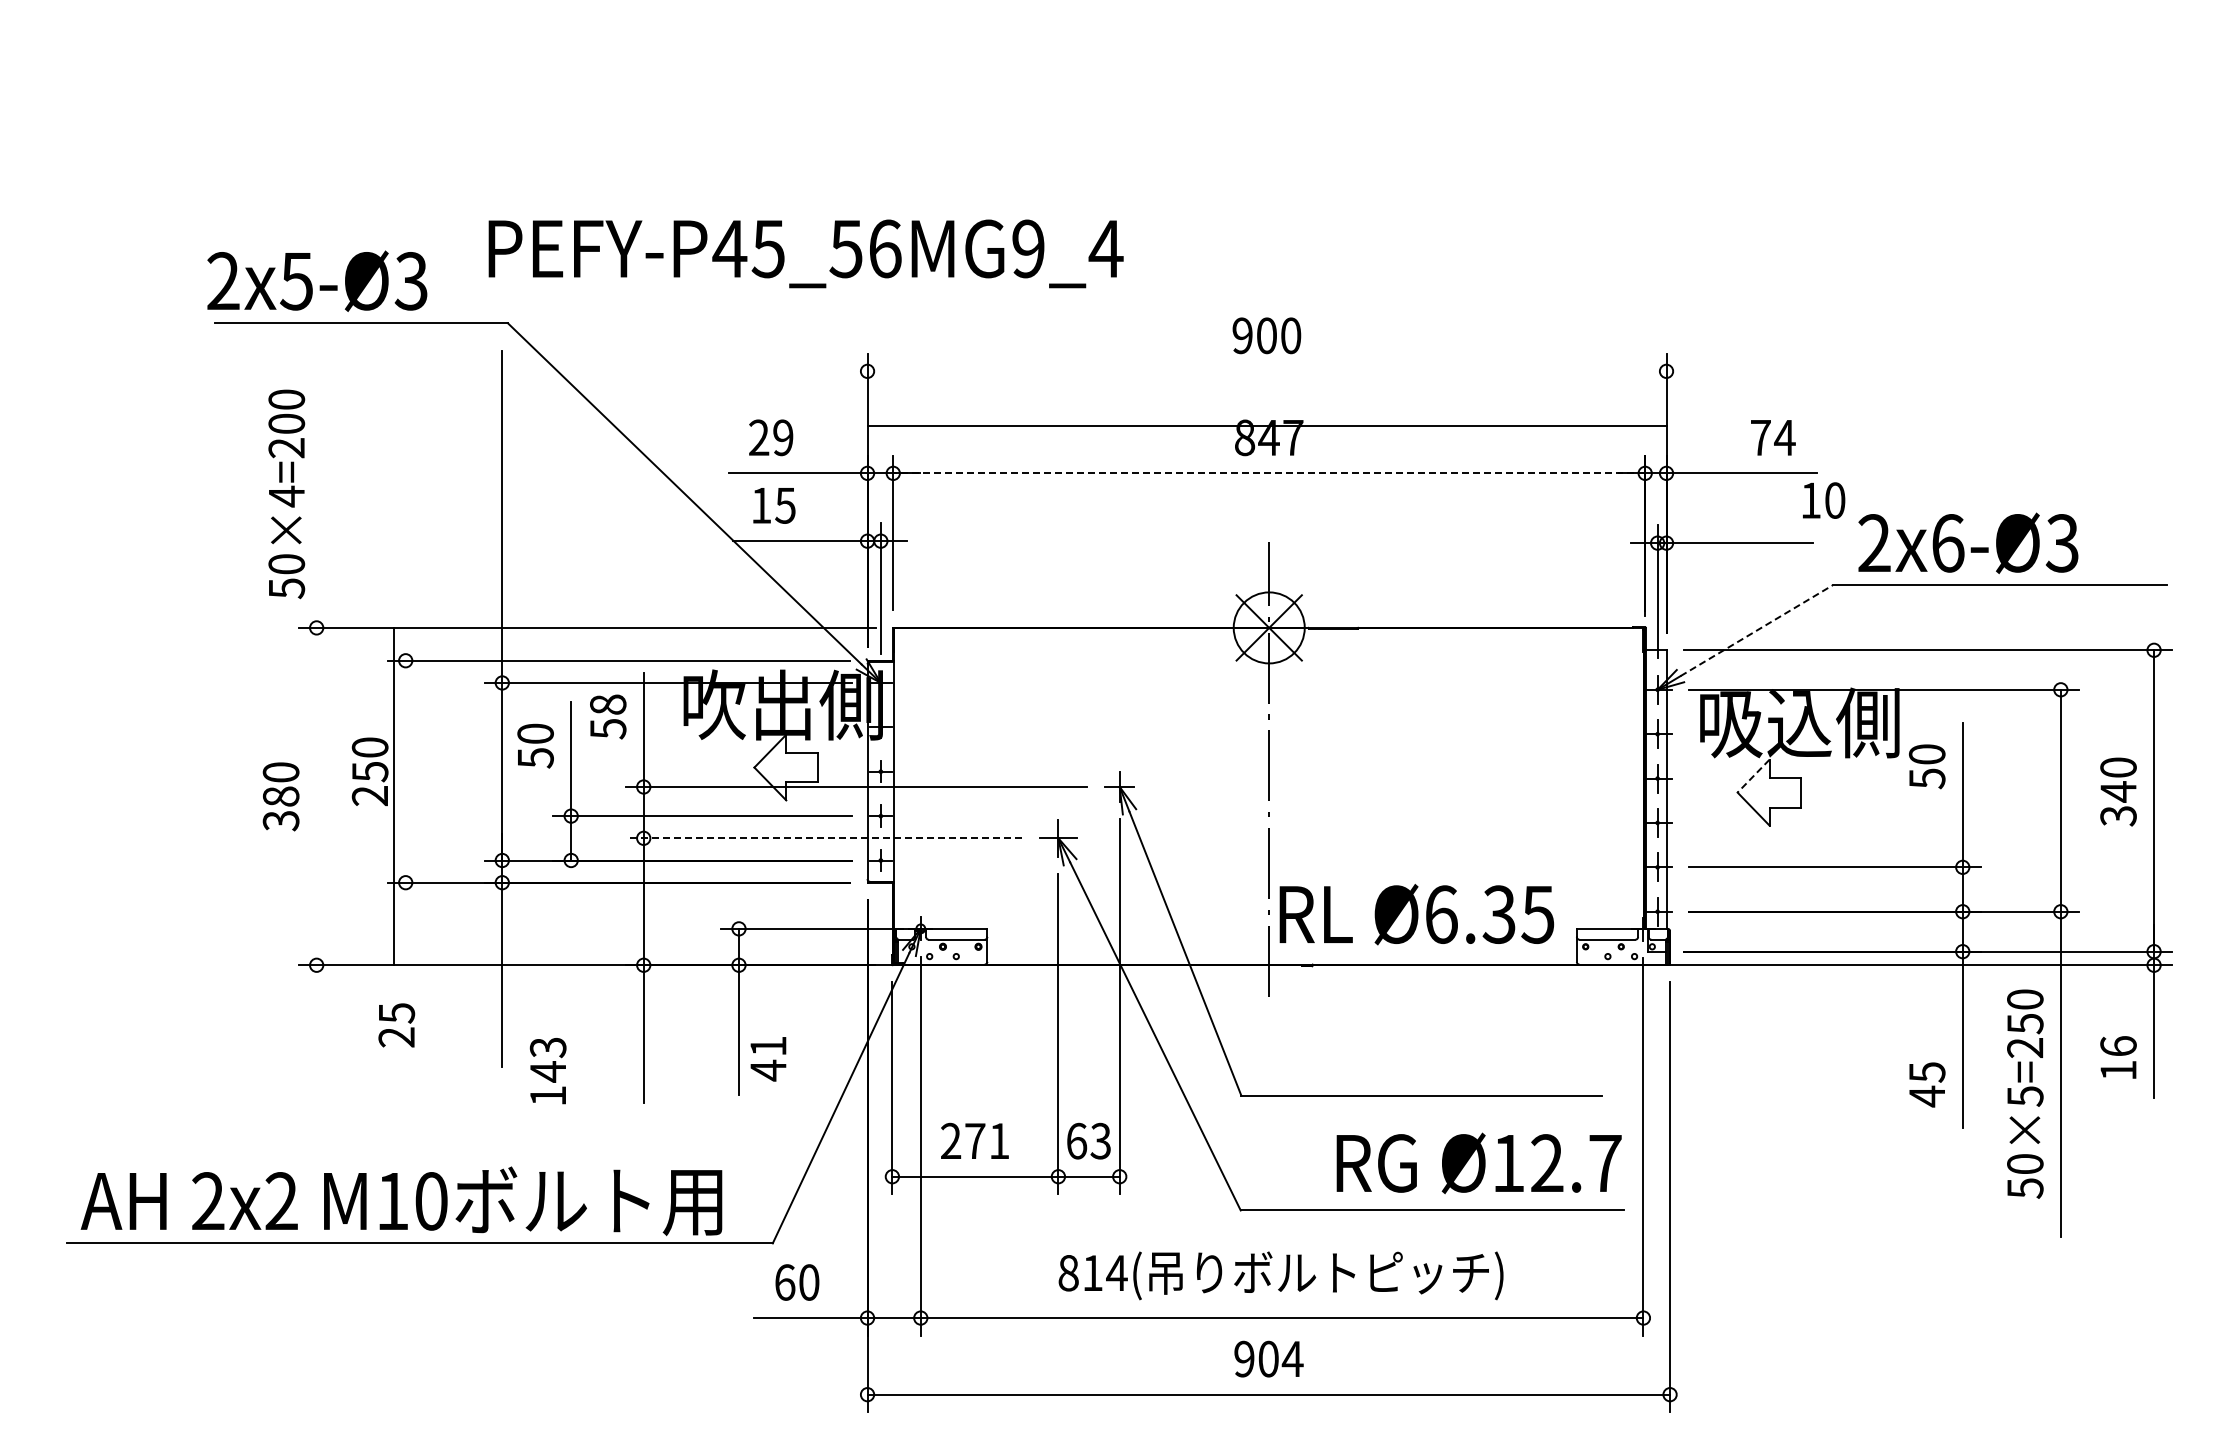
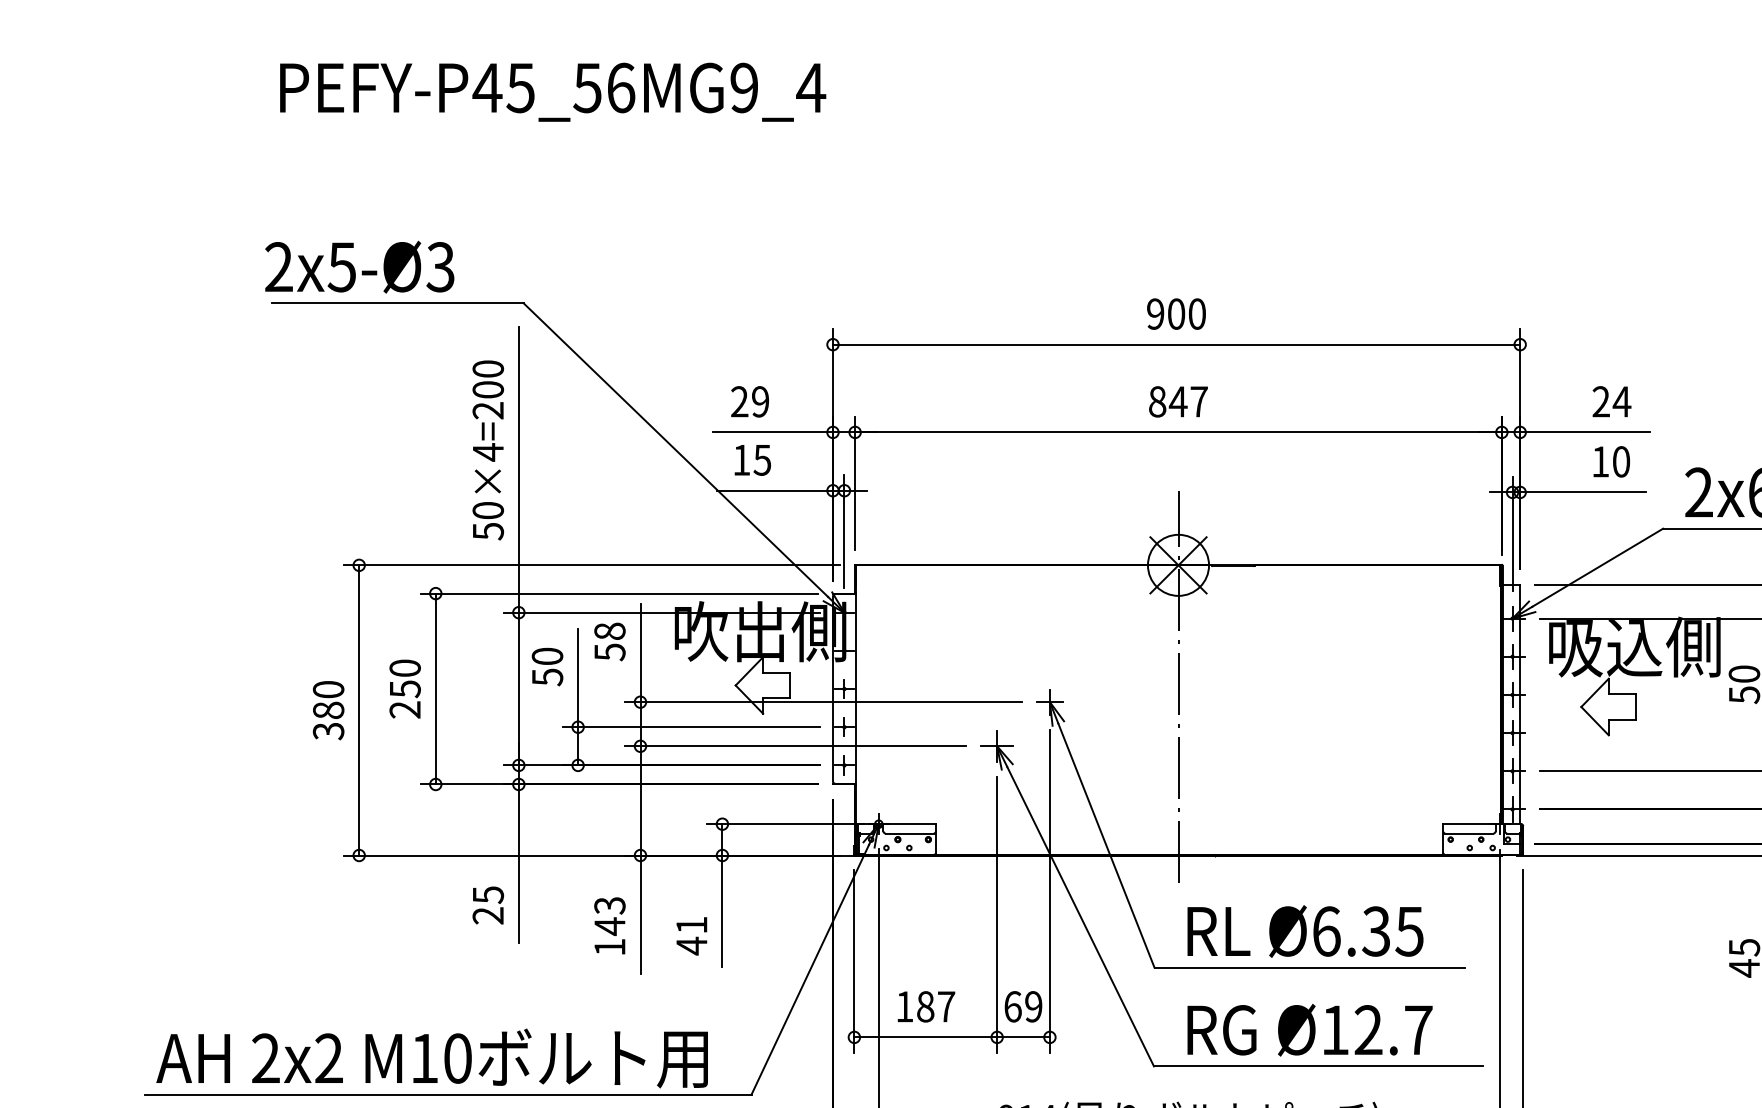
text: (805, 253) -> (552, 91), moved
line: (1266, 426) -> (1176, 344), moved
text: (1760, 437) -> (1601, 401), 74 -> 24
line: (1269, 473) -> (1178, 432), dashed -> solid
text: (286, 494) -> (488, 450), moved
text: (1824, 500) -> (1612, 461), moved
line: (1756, 630) -> (1597, 567), dashed -> solid
line: (405, 771) -> (435, 688), added
line: (1753, 776) -> (1595, 693), dashed -> solid
line: (393, 796) -> (359, 710), moved
line: (823, 838) -> (795, 746), dashed -> solid
text: (1416, 914) -> (1305, 931), moved
text: (396, 1025) -> (488, 905), moved
text: (768, 1059) -> (691, 936), moved
text: (547, 1071) -> (609, 926), moved
text: (975, 1140) -> (925, 1006), 271 -> 187
text: (1100, 1141) -> (1033, 1007), 63 -> 69
text: (1478, 1163) -> (1309, 1030), moved

